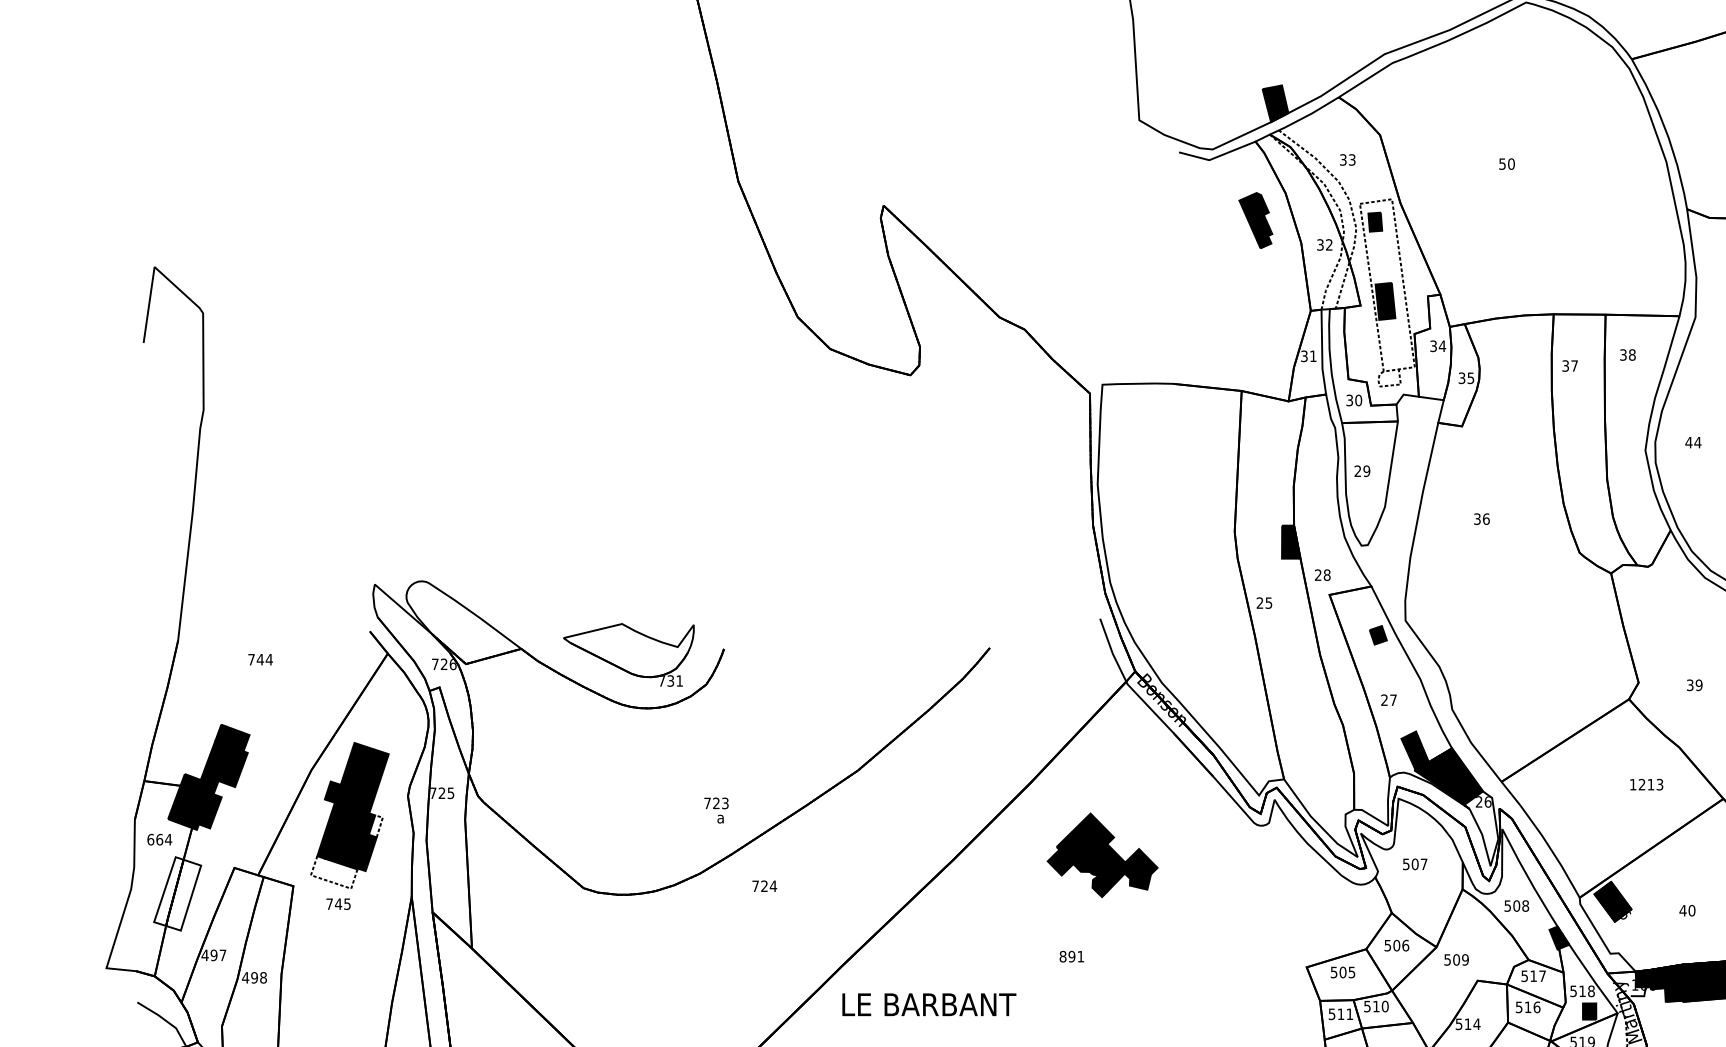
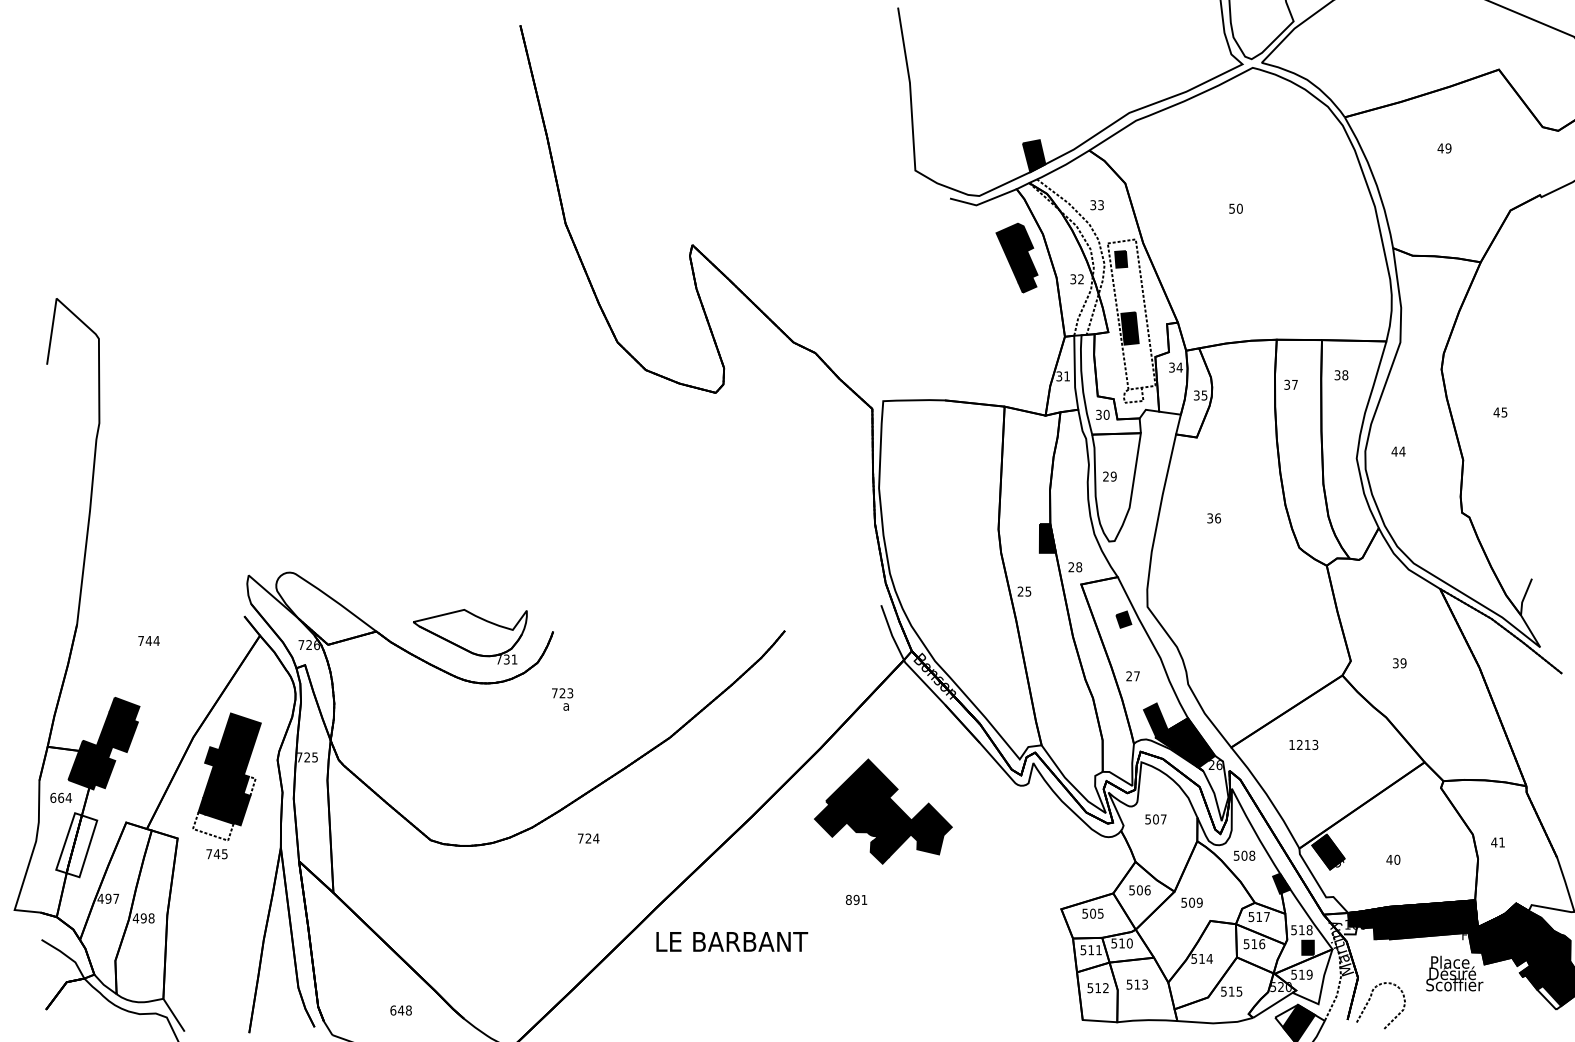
part: (1255, 219) -> (1016, 257), size x1.43
text: (1646, 784) -> (1303, 744), moved
text: (716, 810) -> (562, 699), moved
part: (1102, 855) -> (883, 811), size x1.43

